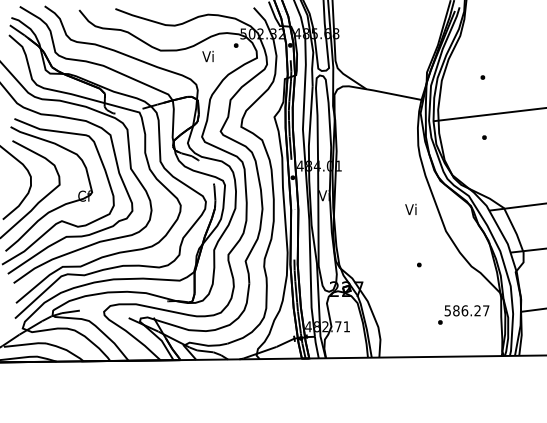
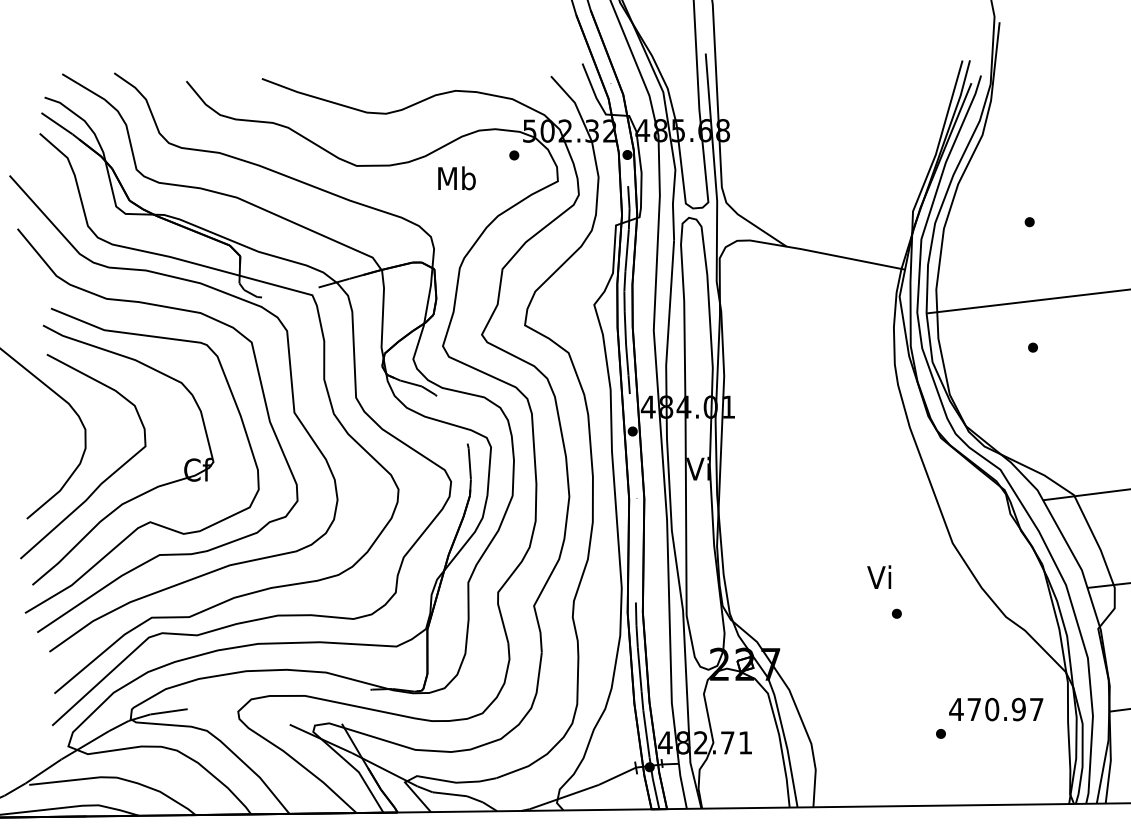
text: (208, 56) -> (456, 178), Vi -> Mb
text: (410, 208) -> (878, 575), moved
text: (462, 310) -> (987, 708), 586.27 -> 470.97

